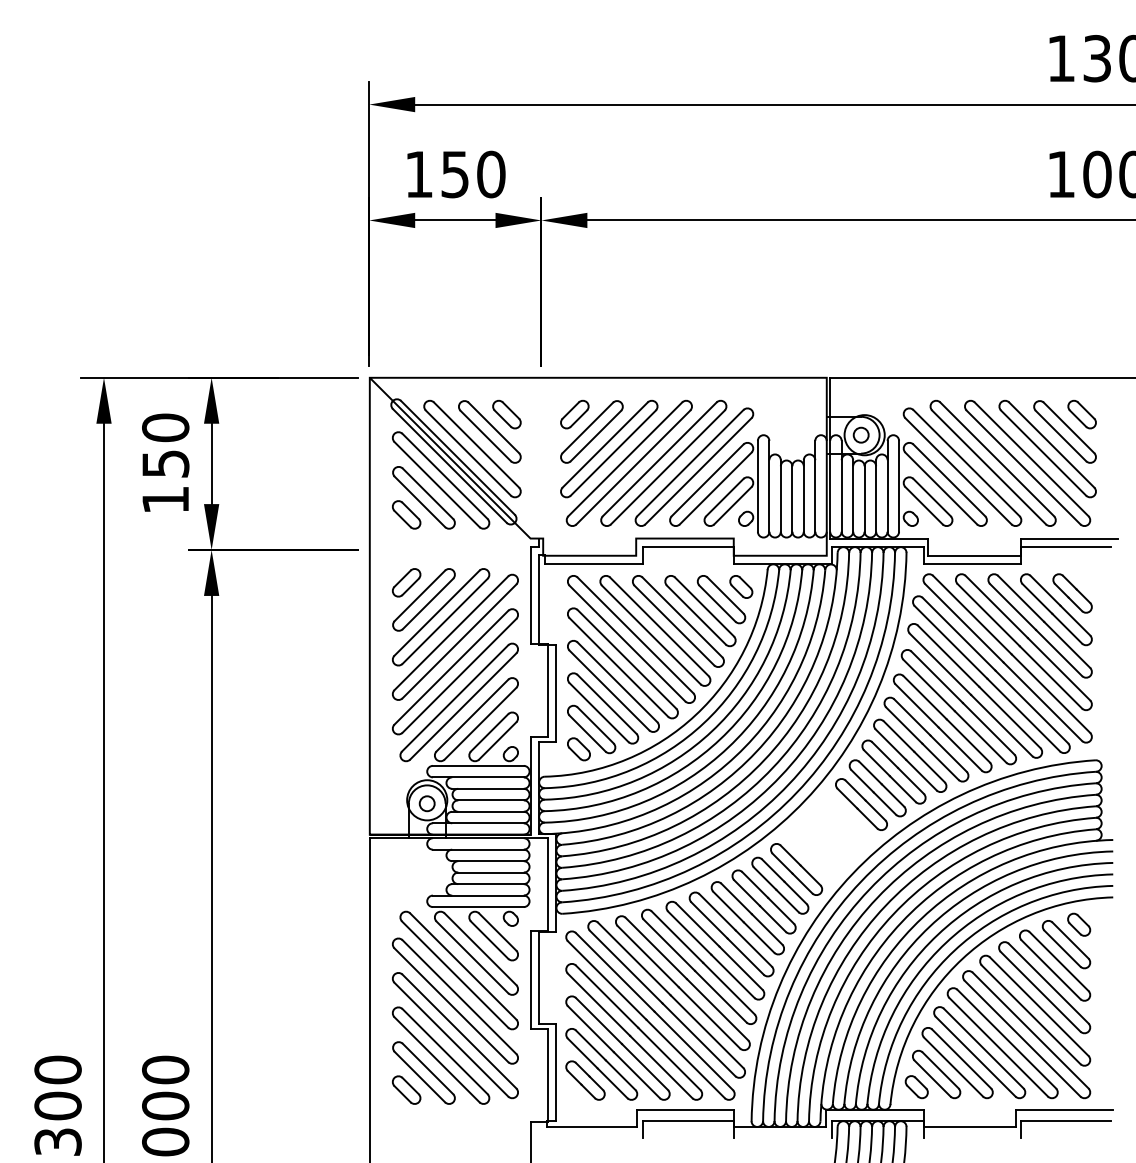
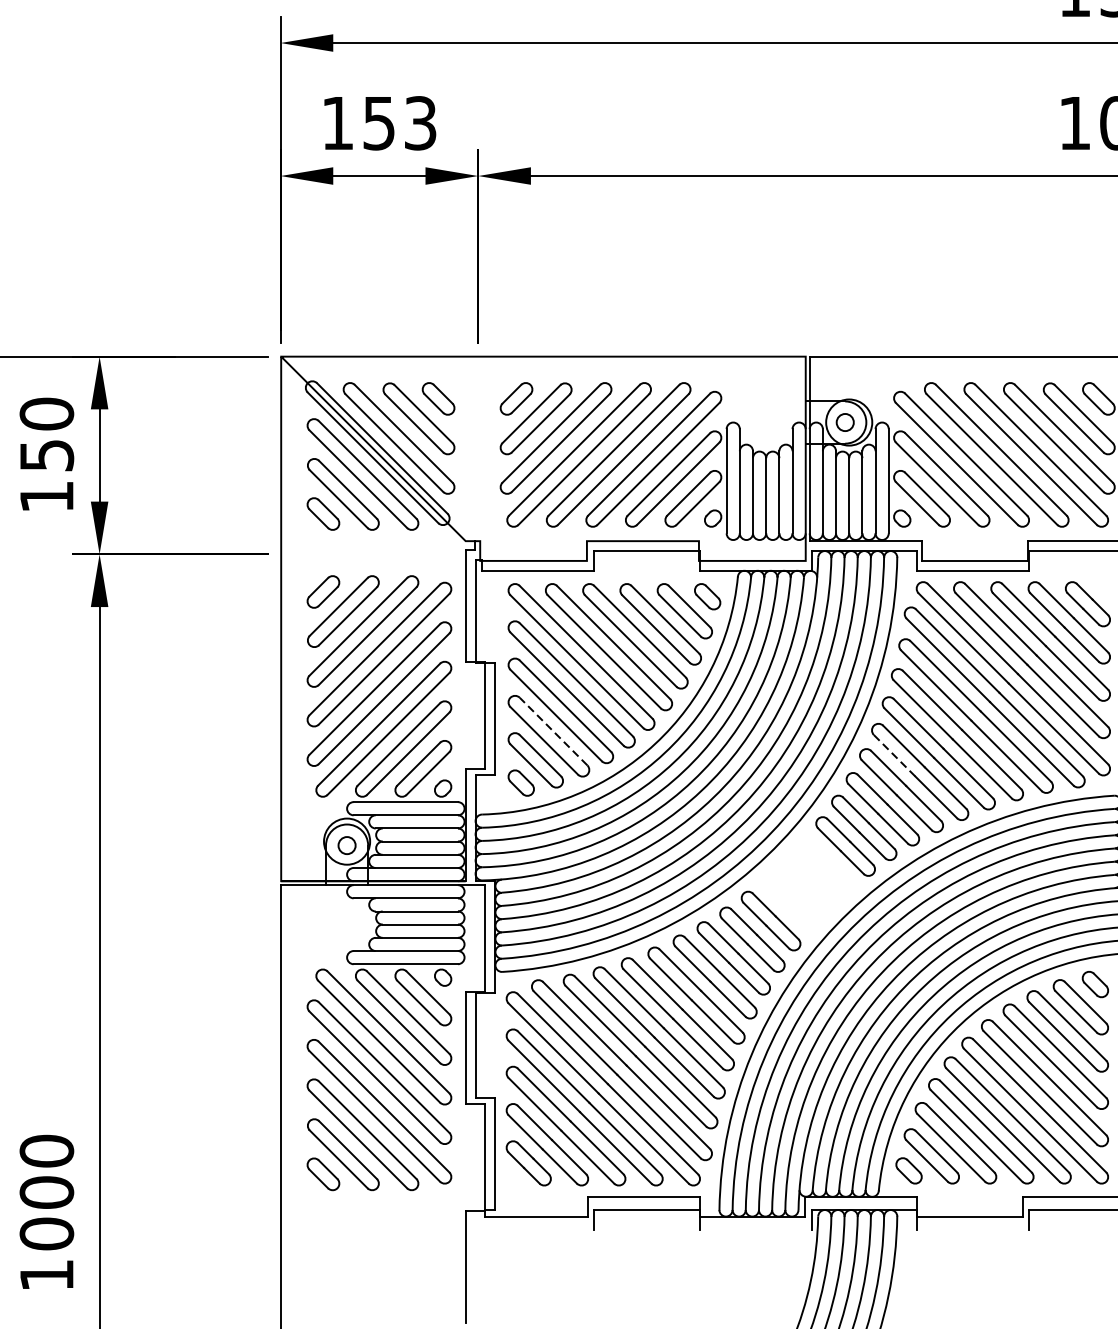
text: (491, 174) -> (420, 123), 150 -> 153
line: (607, 704) -> (554, 731), solid -> dashed
line: (904, 725) -> (894, 755), solid -> dashed

